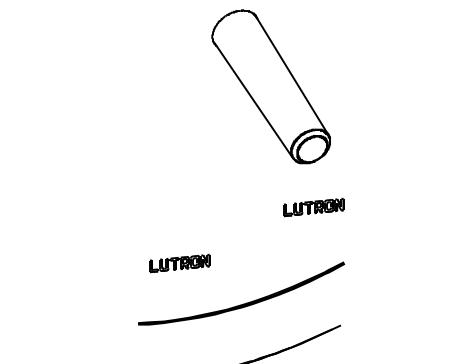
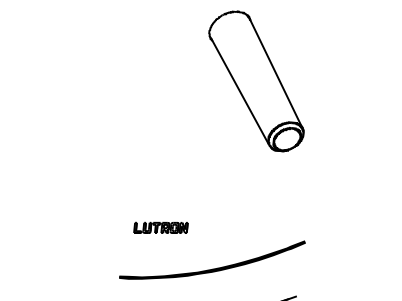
part: (313, 207) -> (283, 190), removed

